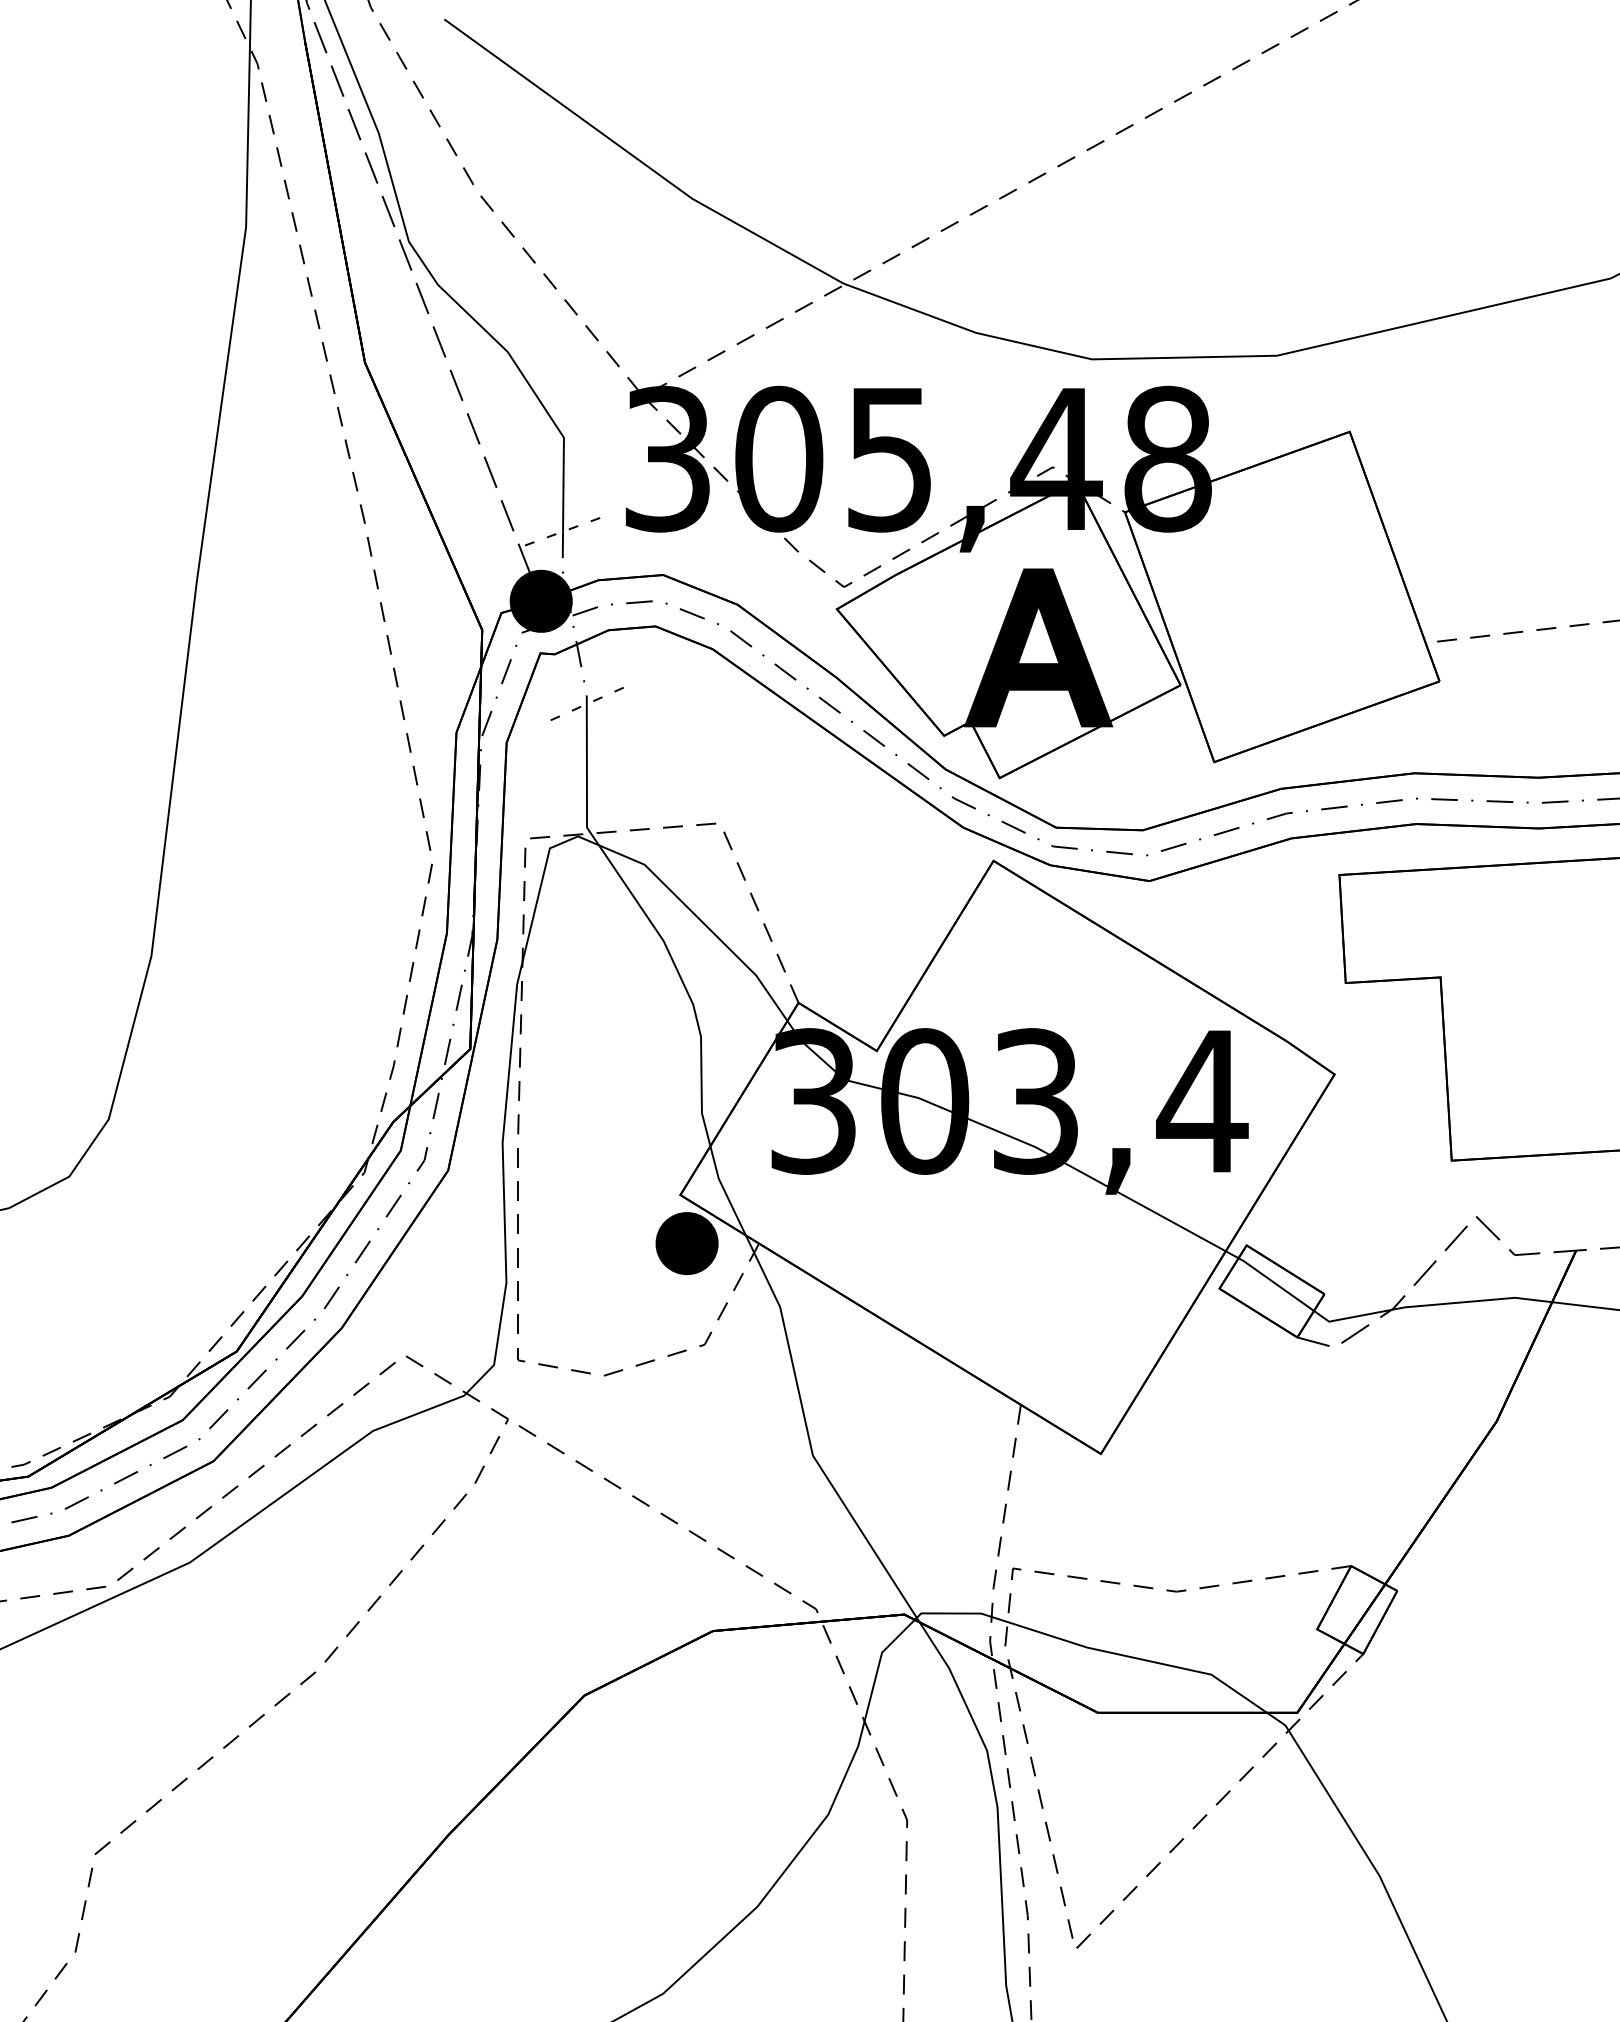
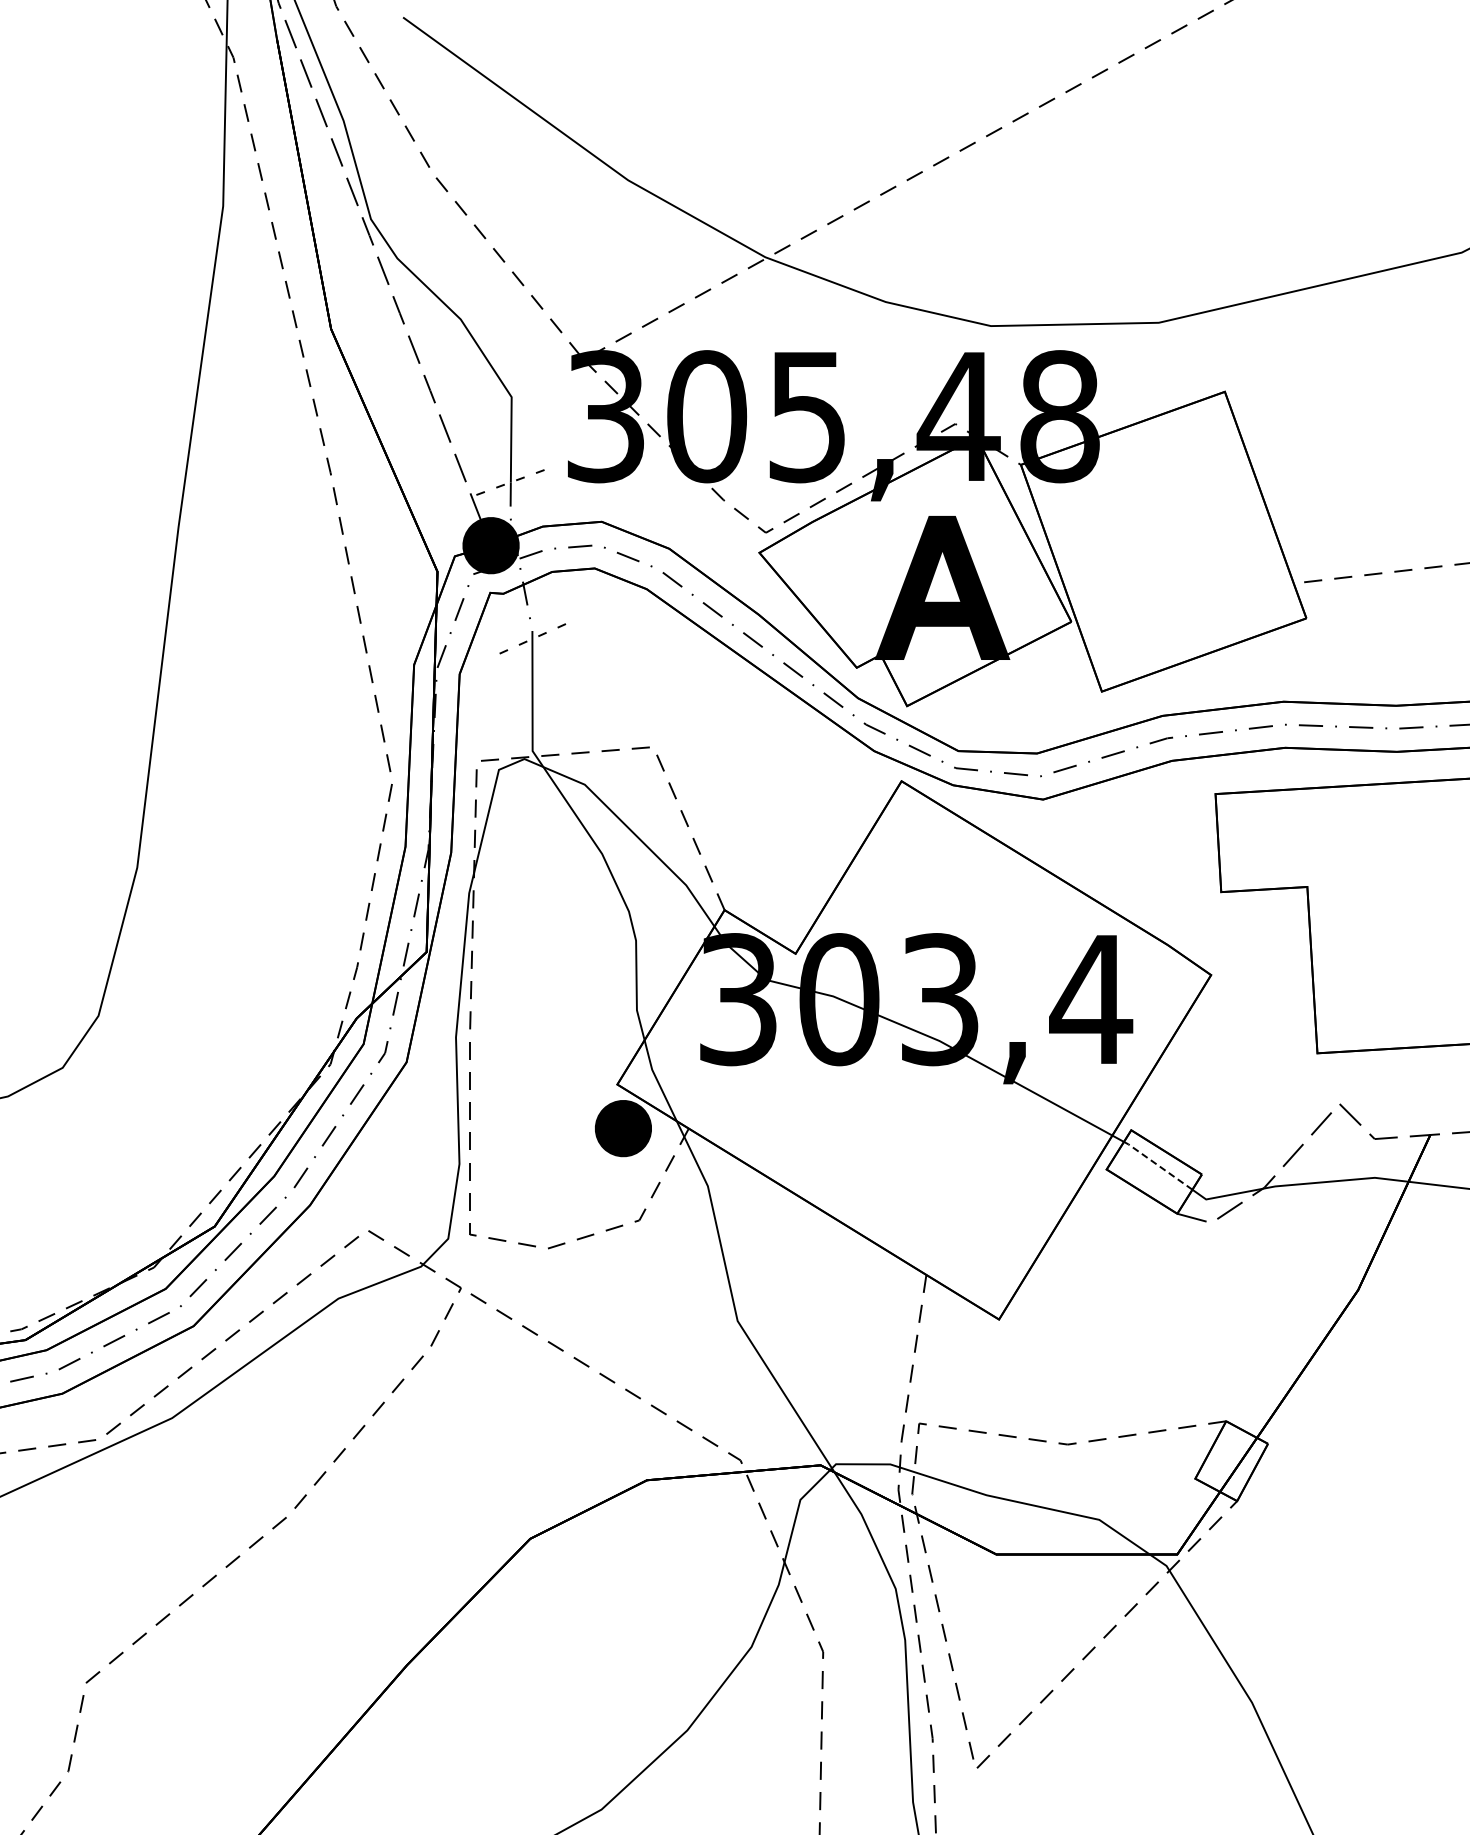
line: (1275, 1284) -> (1157, 1165), solid -> dashed

